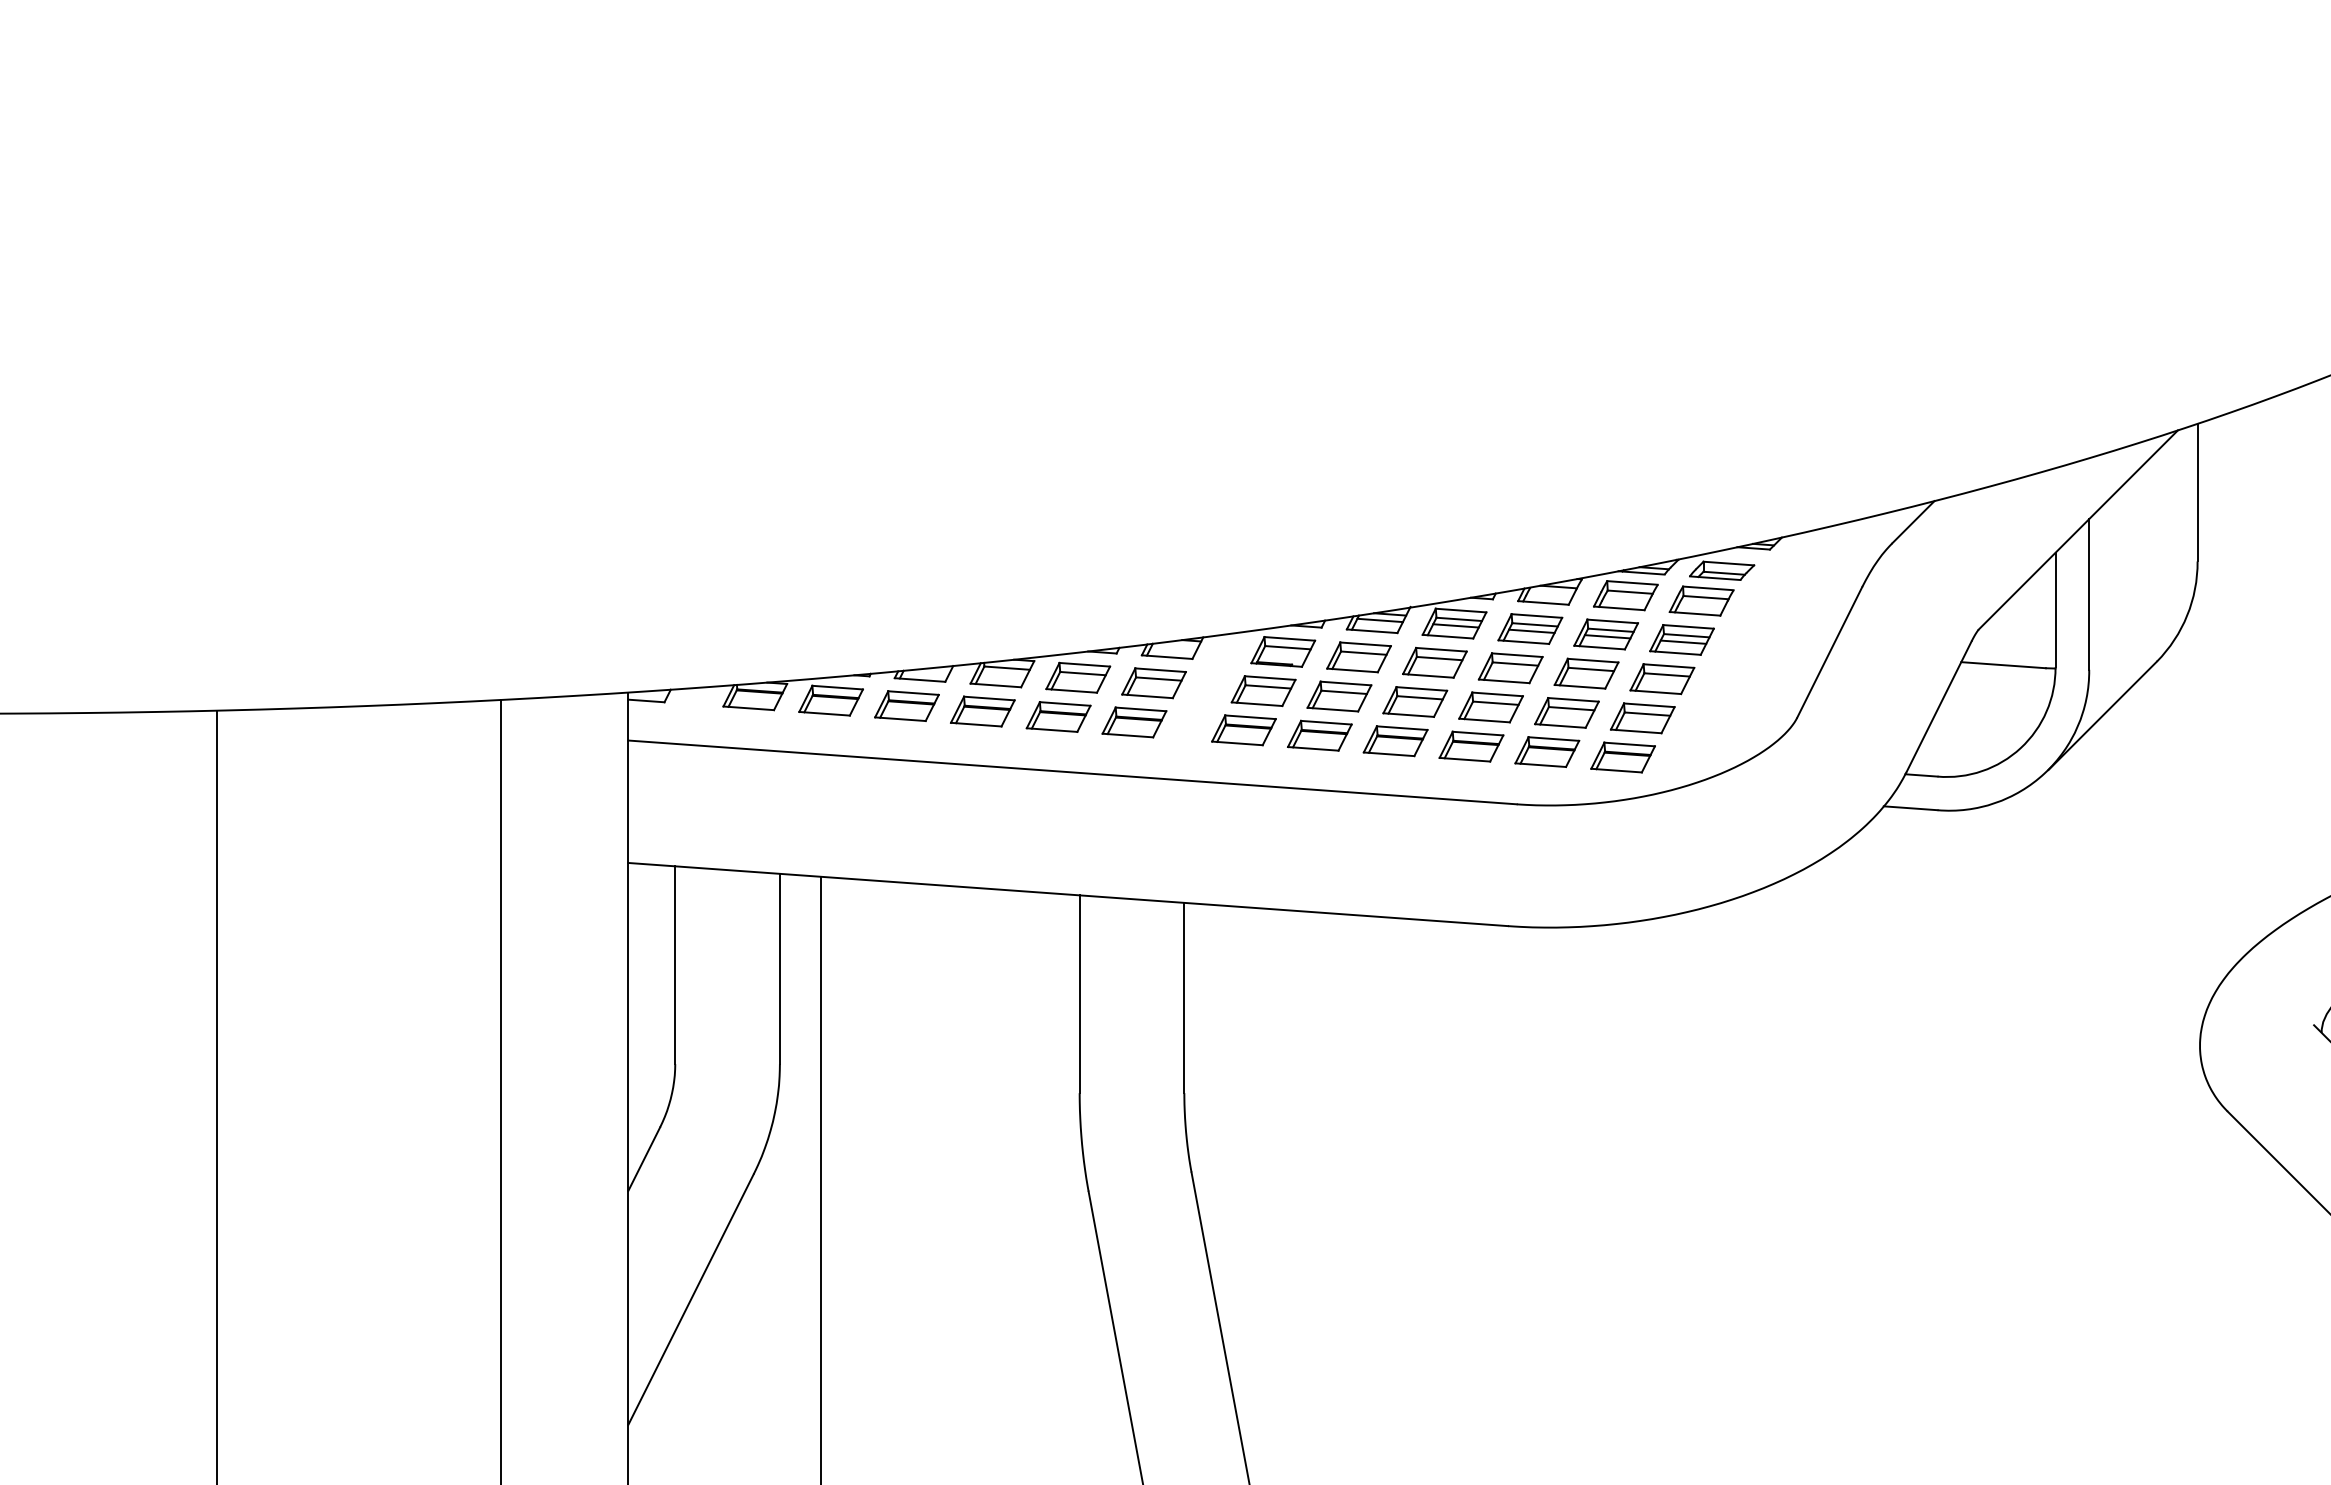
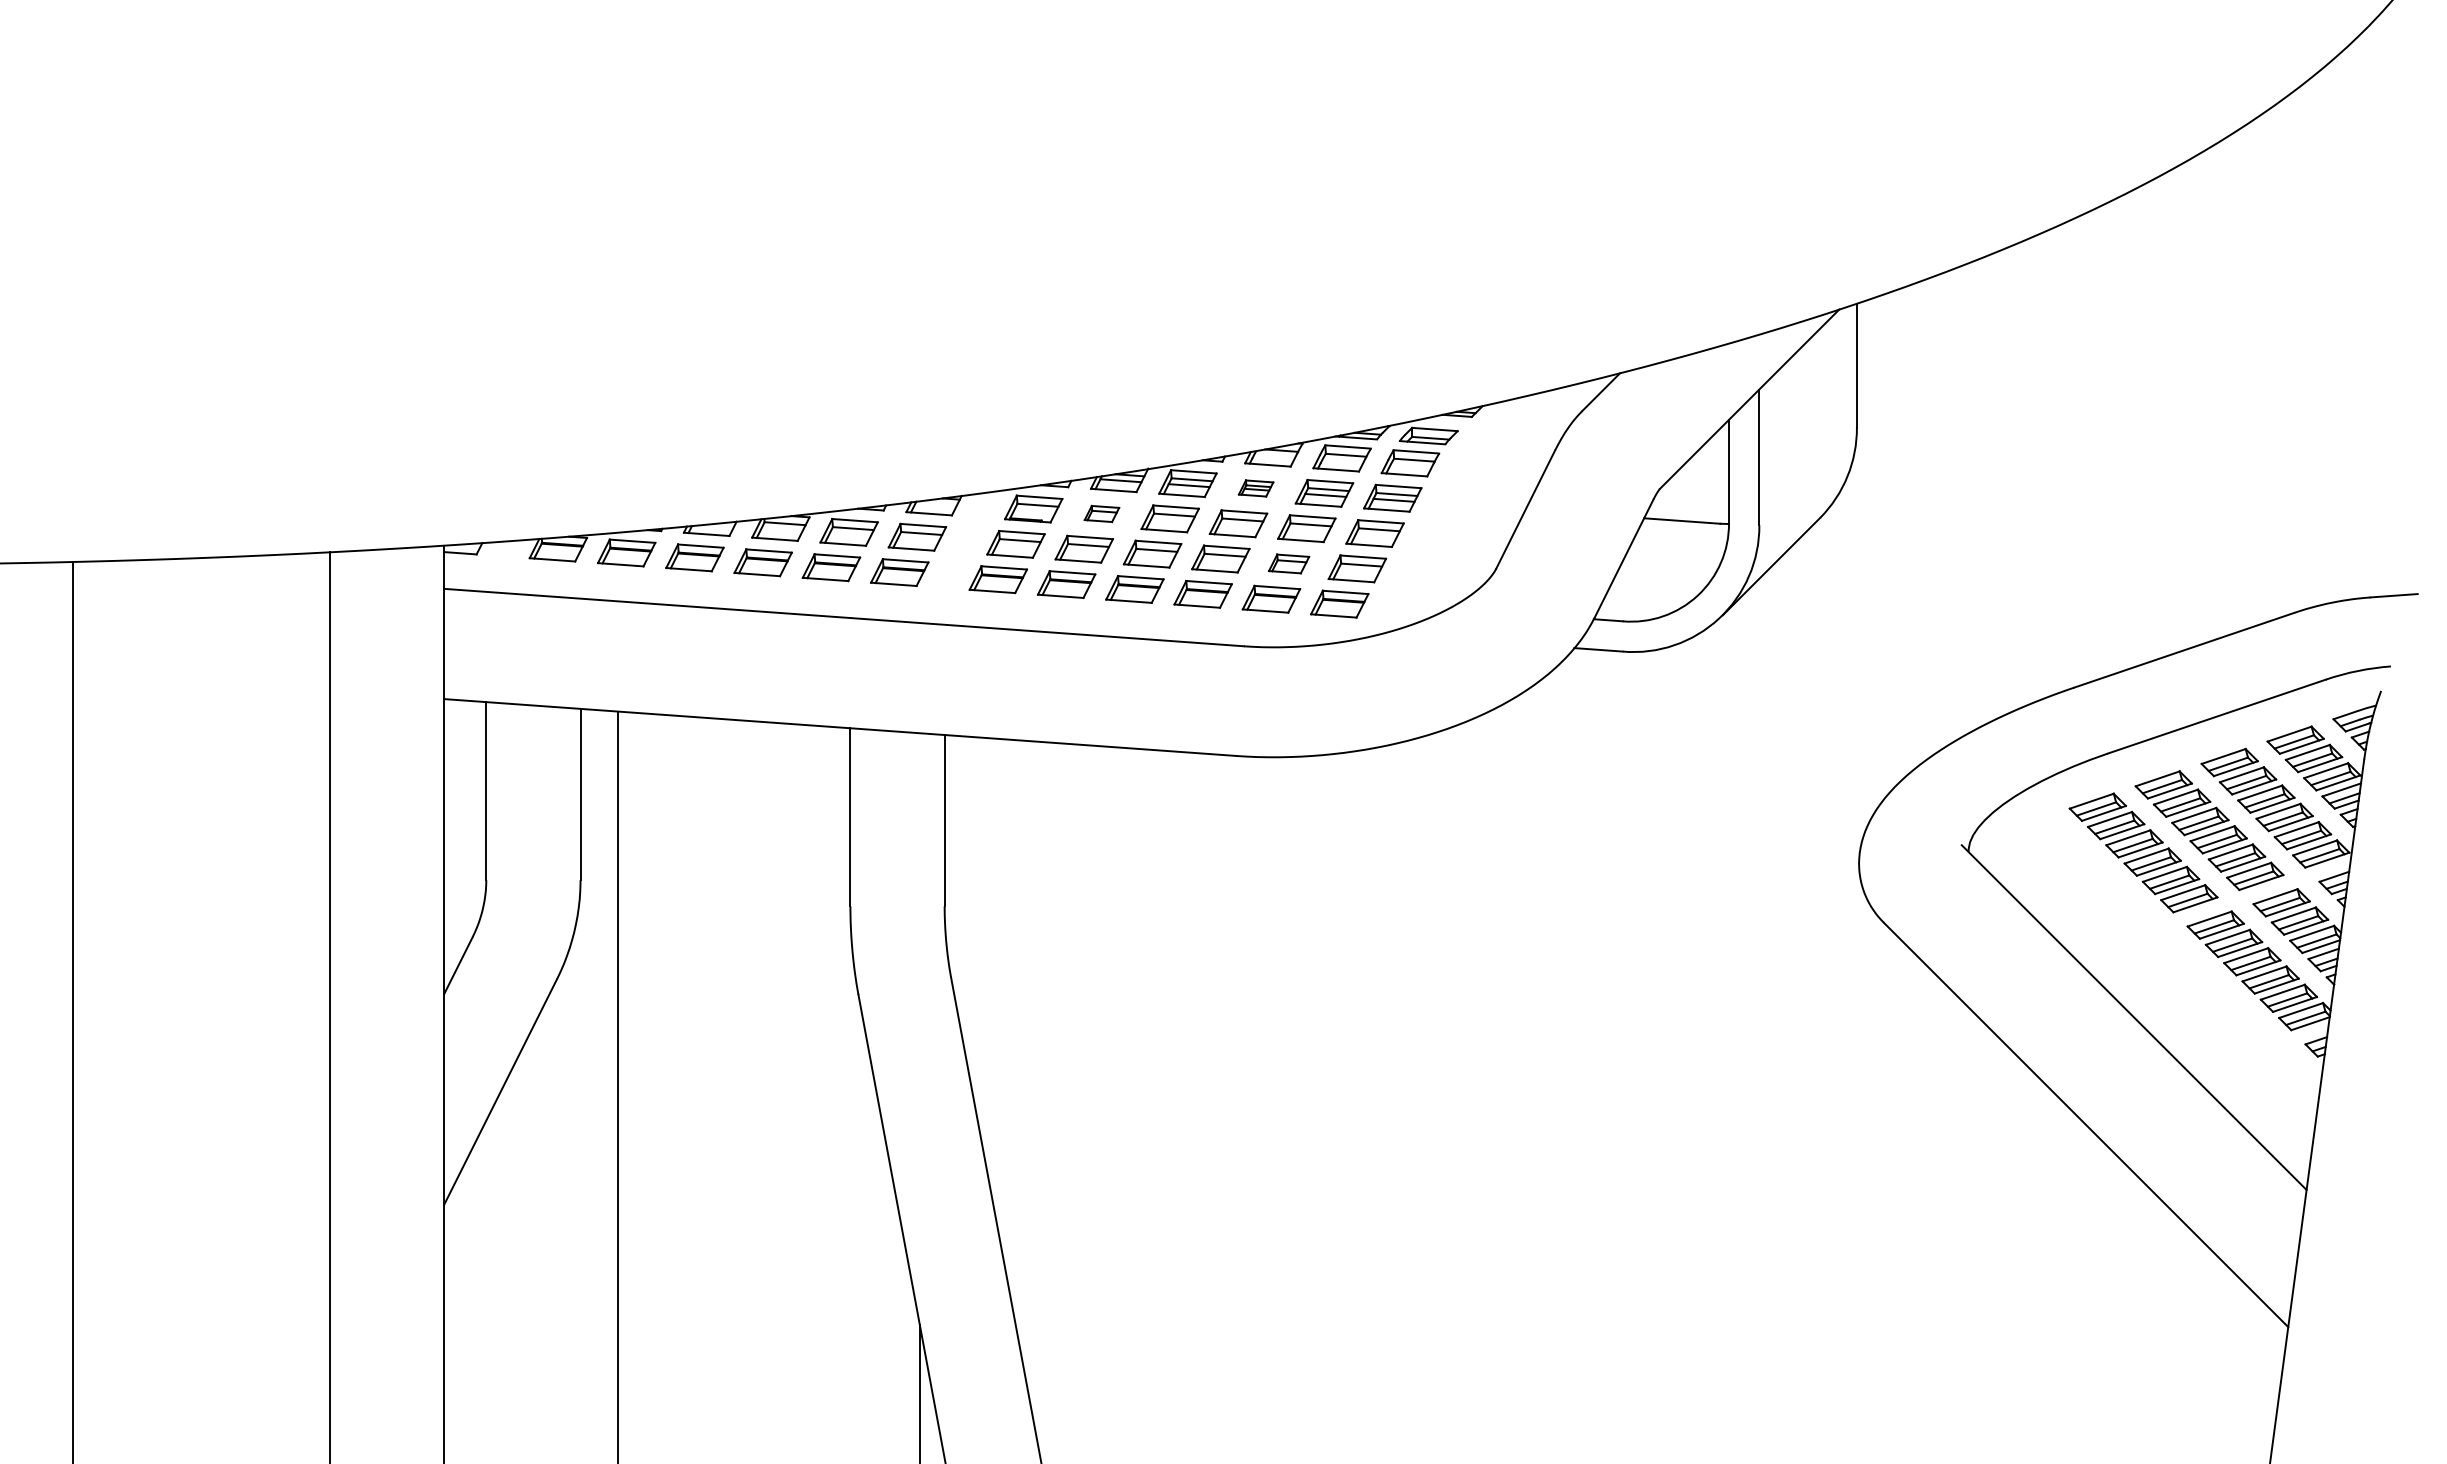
part: (1529, 629) -> (1255, 488), size x0.6
part: (1358, 656) -> (1101, 513), size x0.6
part: (1566, 712) -> (1288, 563), size x0.7

